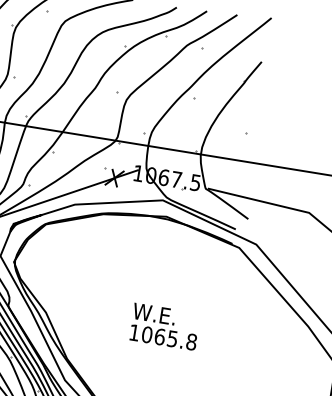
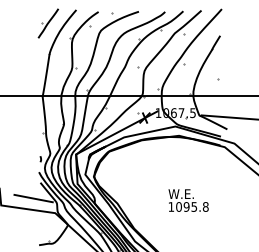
text: (159, 336) -> (186, 206), 1065.8 -> 1095.8

